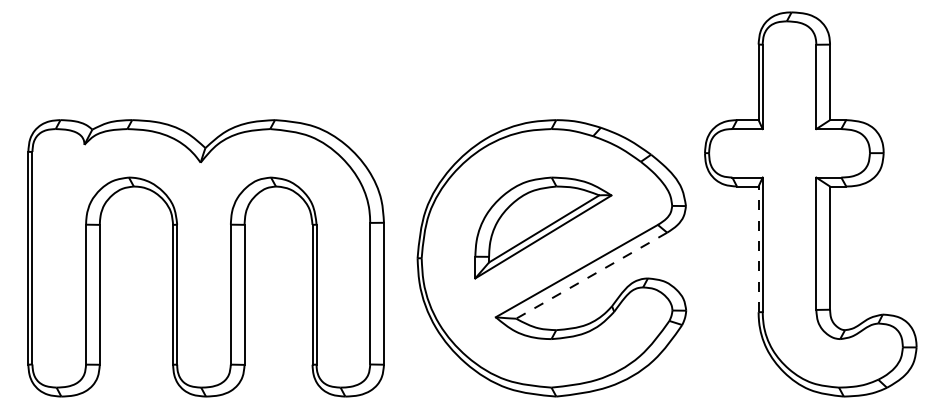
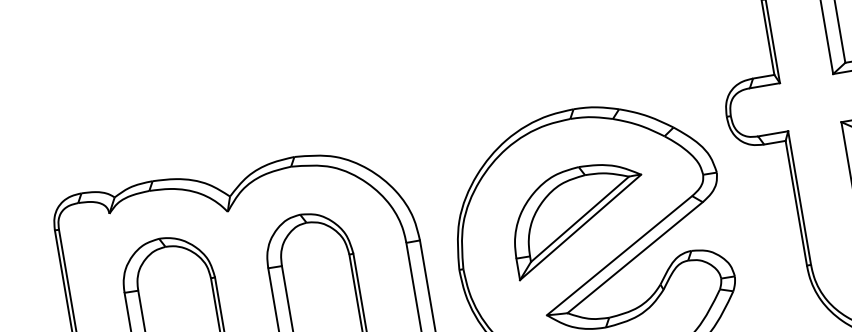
line: (758, 249) -> (796, 203), dashed -> solid
line: (591, 275) -> (634, 257), dashed -> solid

